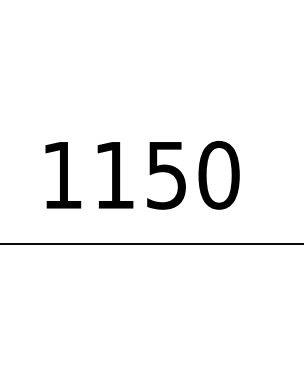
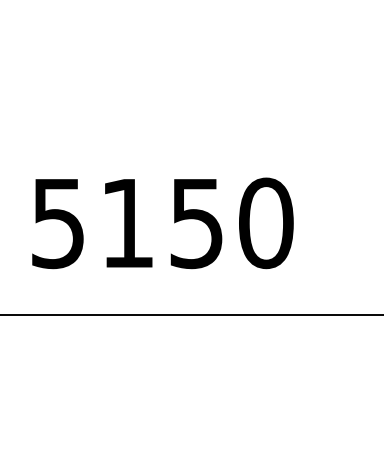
text: (61, 175) -> (57, 223), 1150 -> 5150

